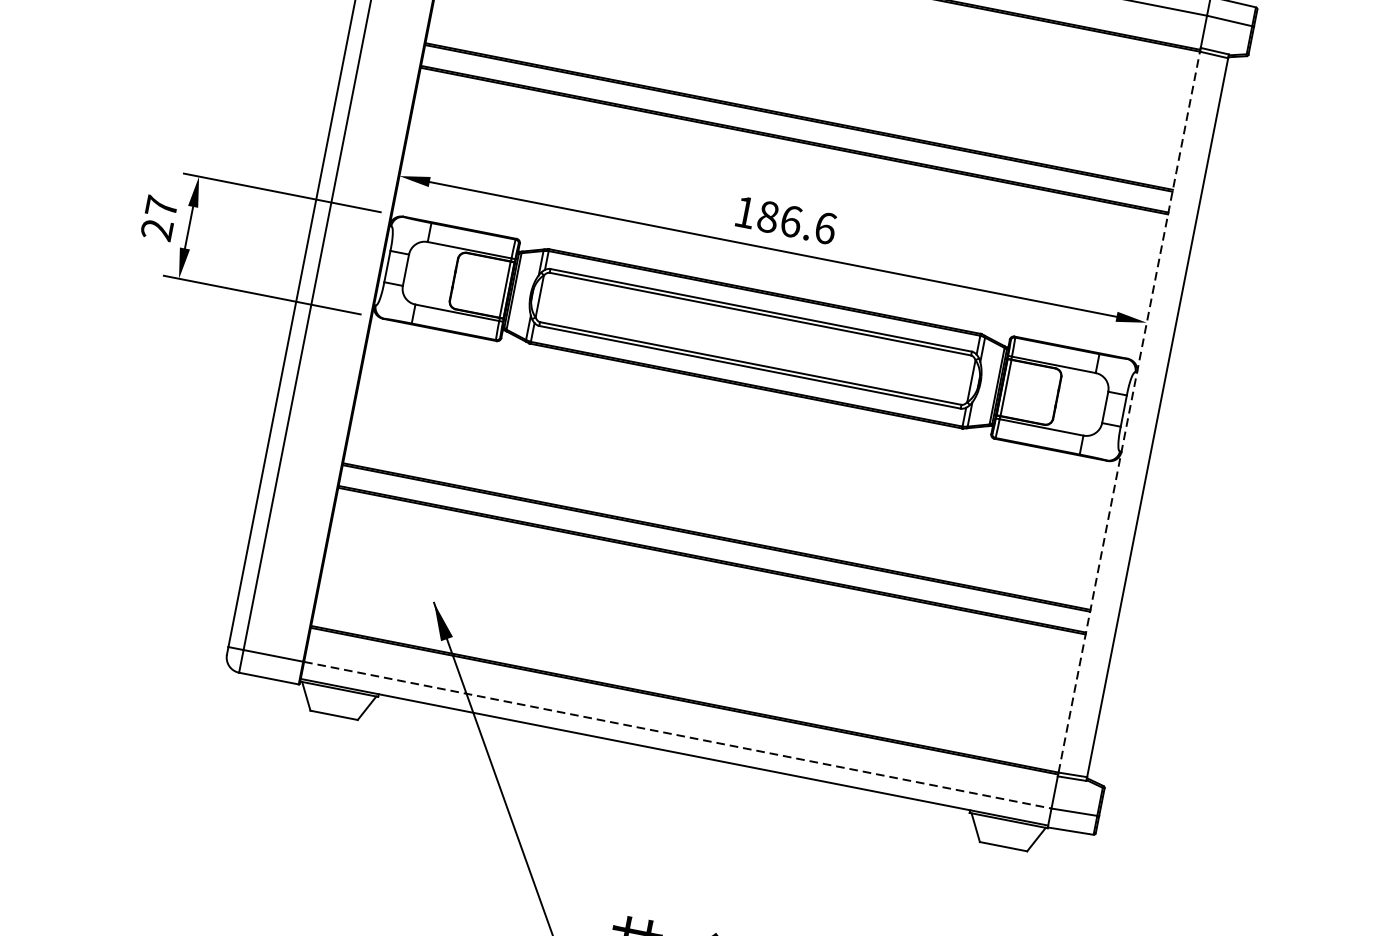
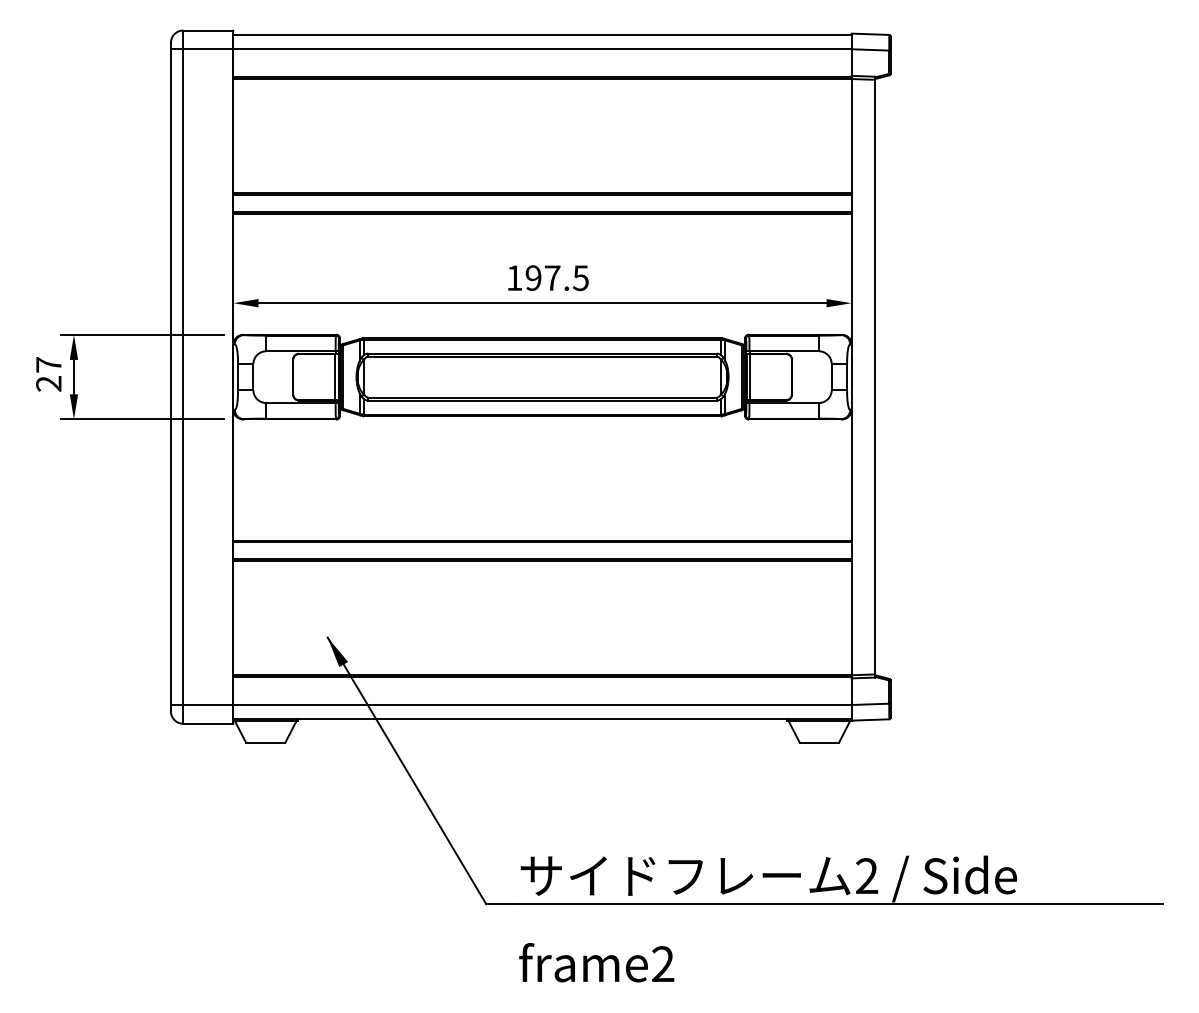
text: (797, 223) -> (557, 278), 186.6 -> 197.5
line: (1129, 411) -> (851, 376), dashed -> solid
line: (678, 736) -> (543, 705), dashed -> solid

